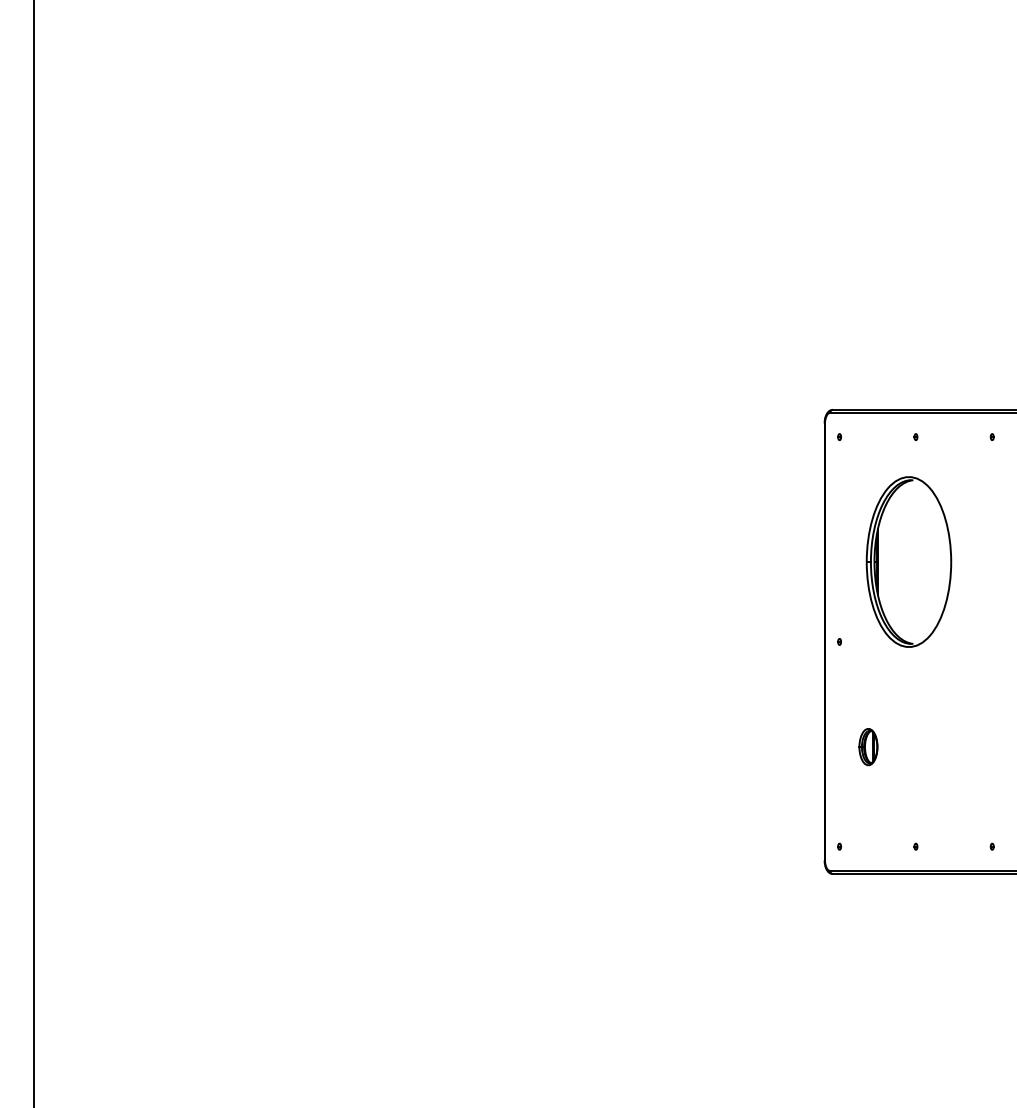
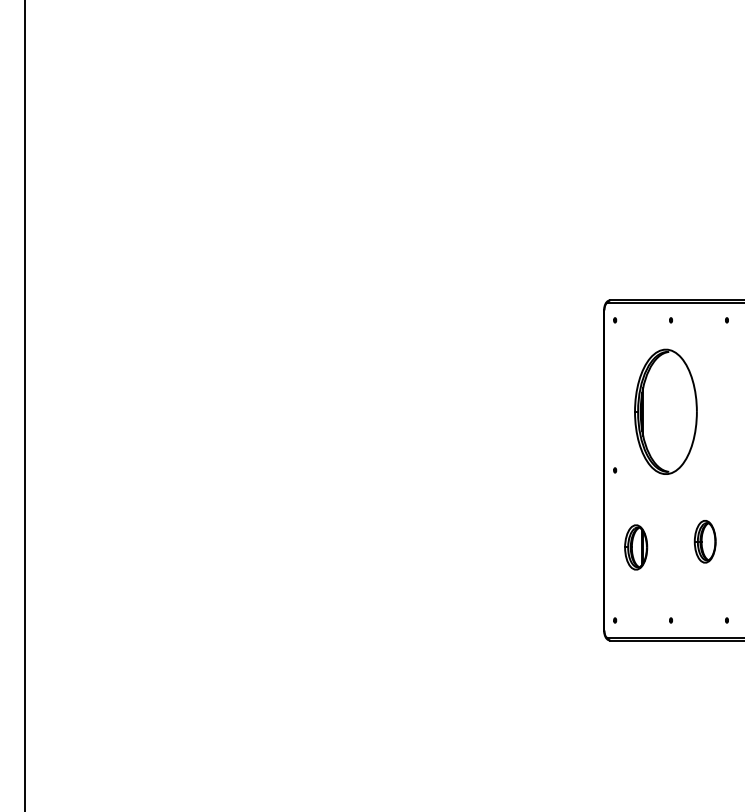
part: (961, 738) -> (704, 541), added
part: (868, 747) -> (636, 547), size x1.67

